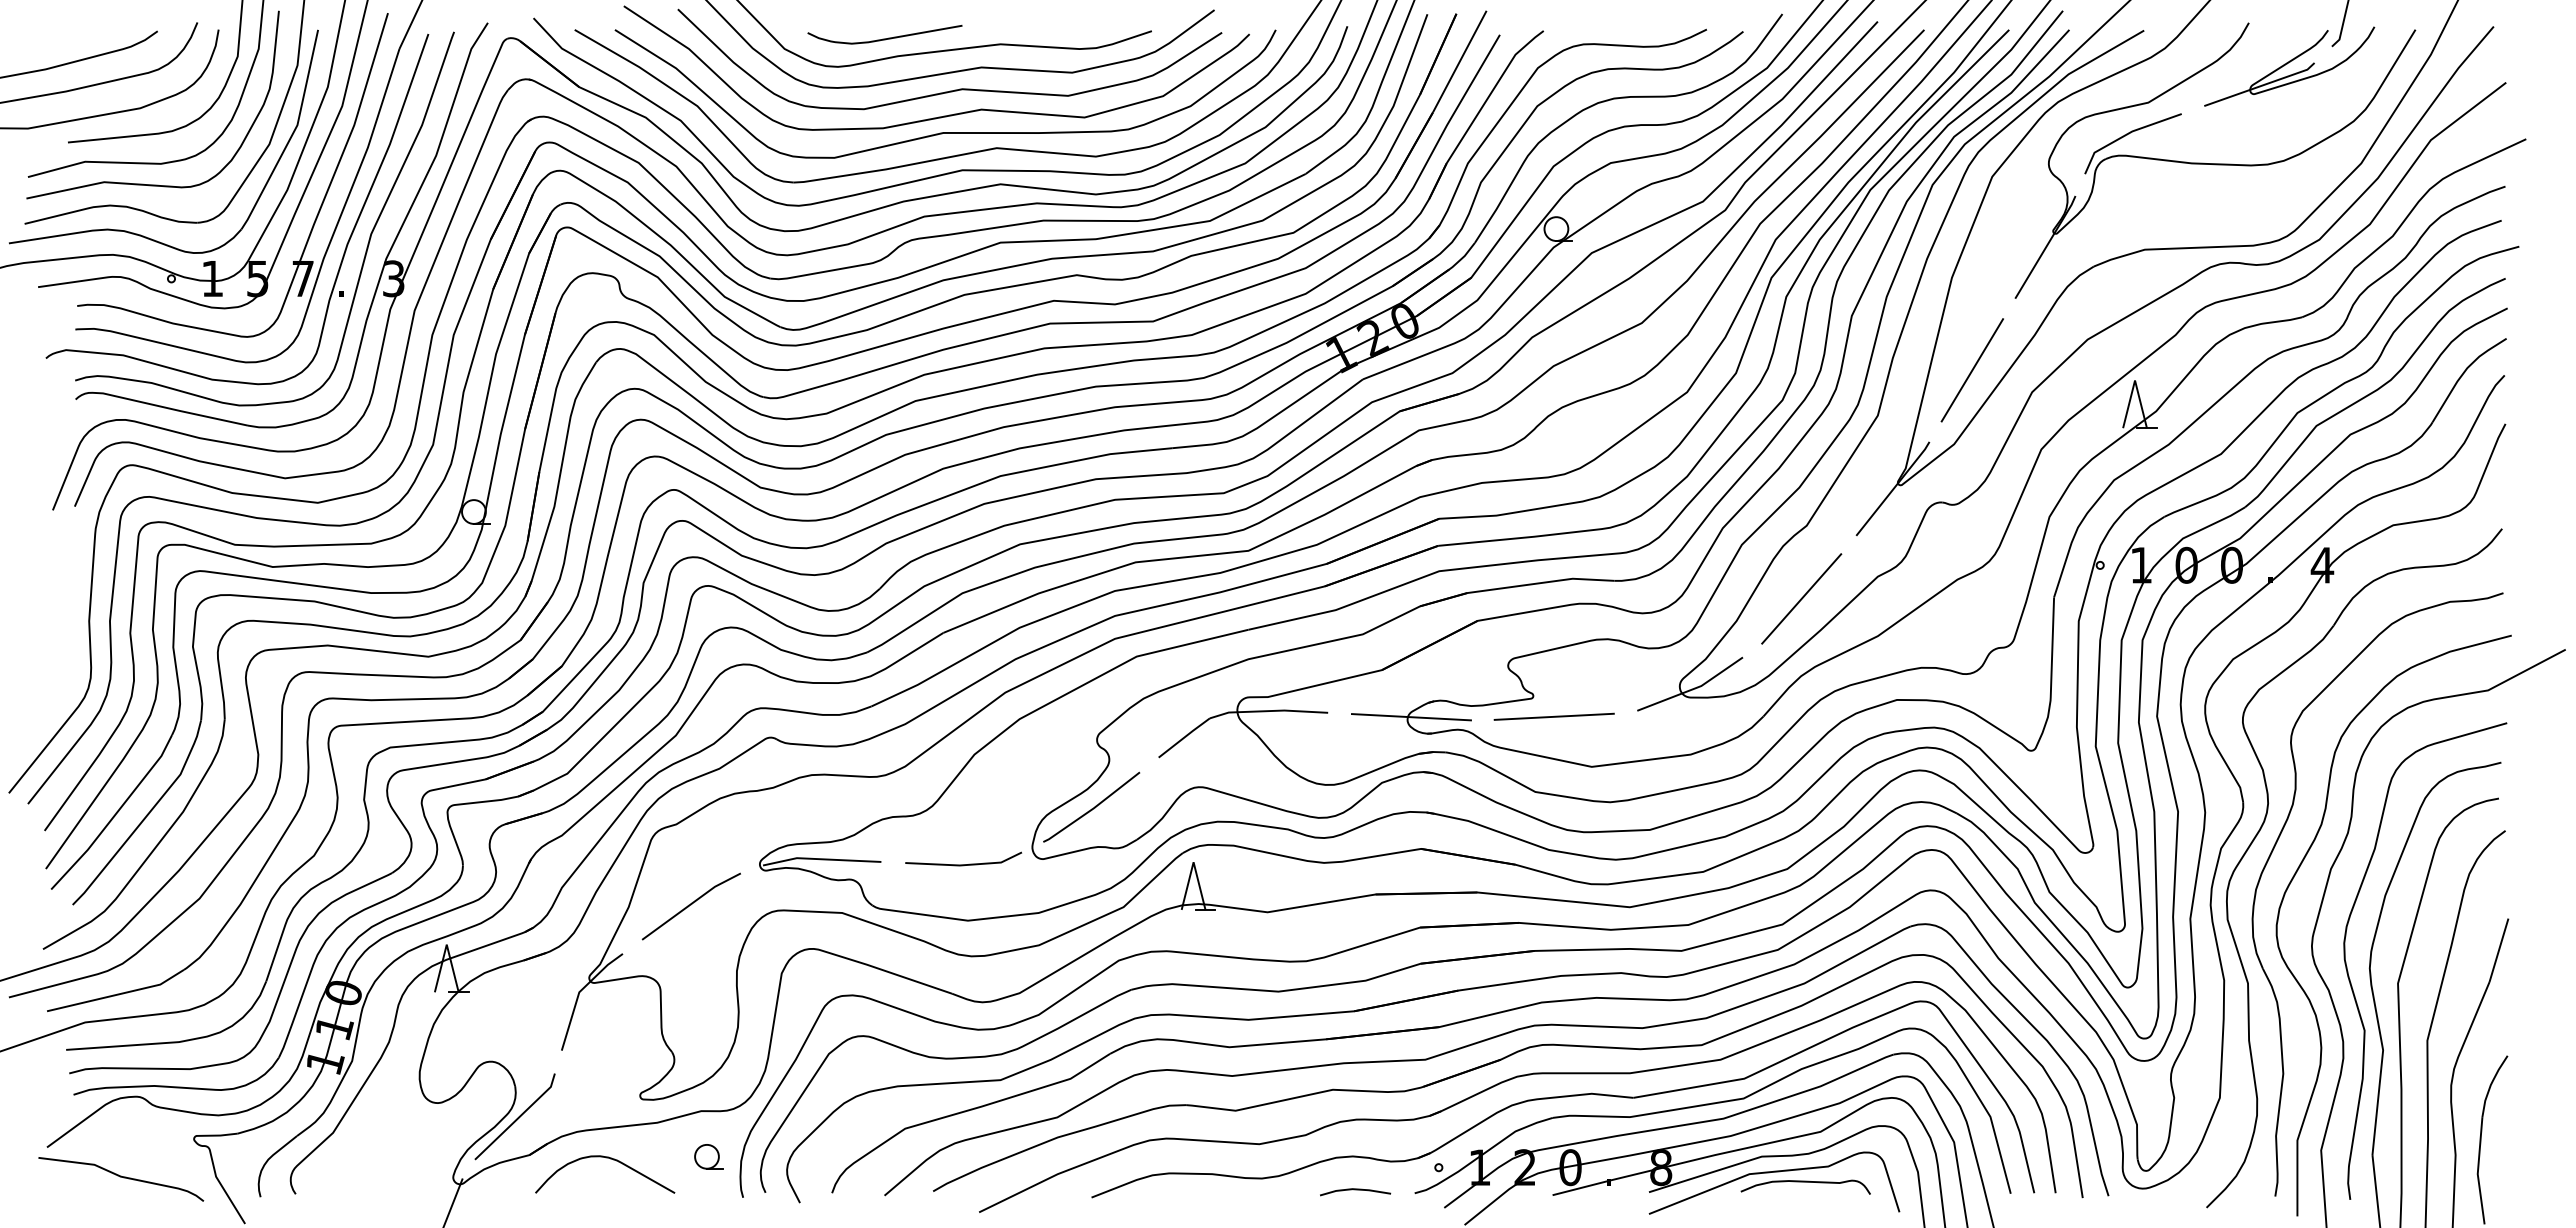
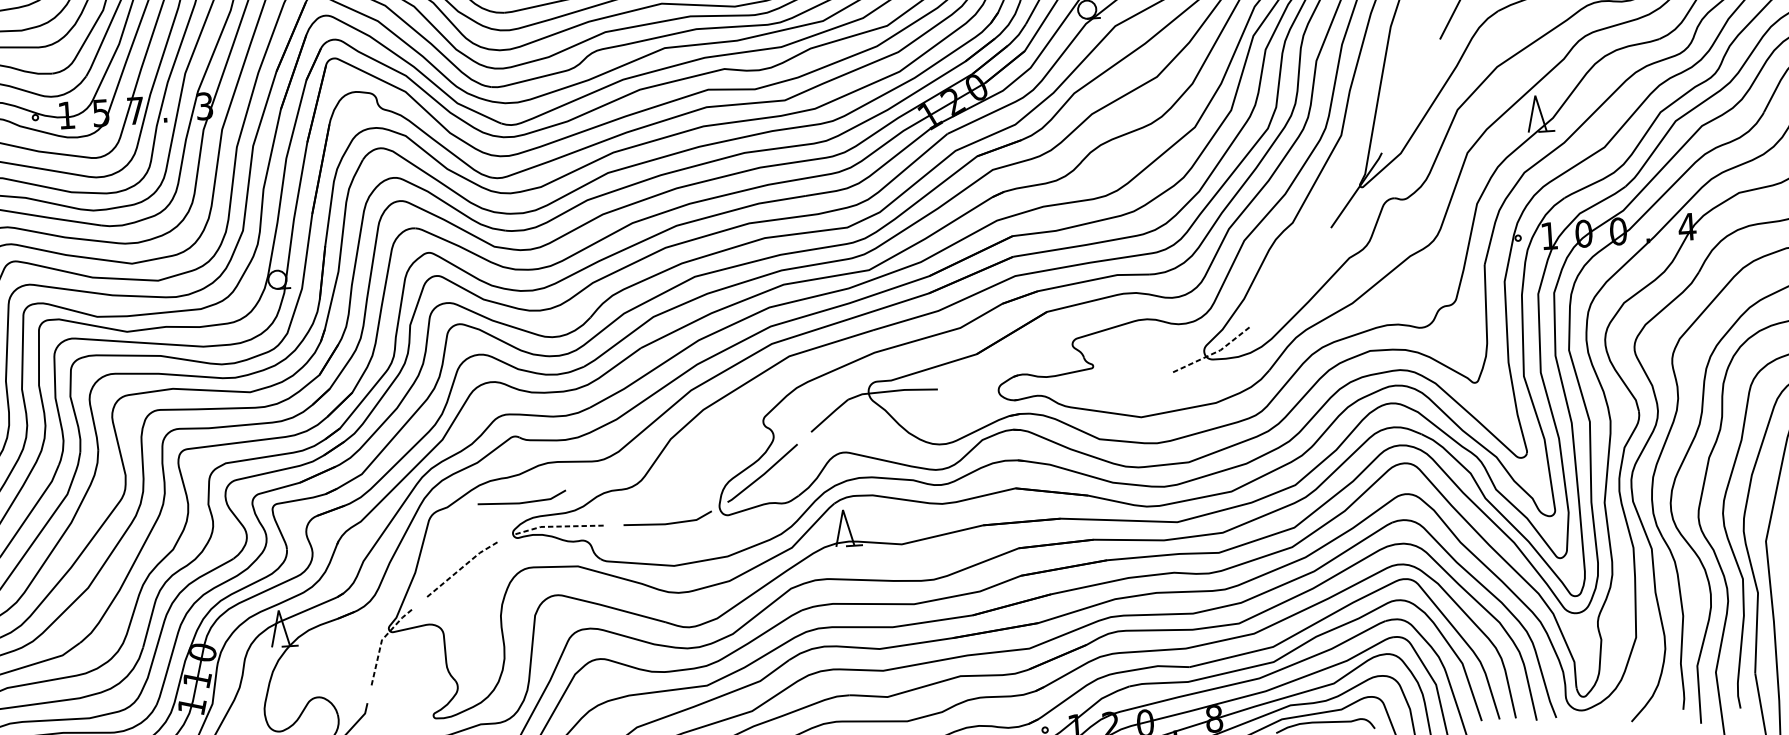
line: (1972, 370) -> (1411, 96), removed
line: (1801, 598) -> (1292, 278), removed
line: (1693, 688) -> (1214, 352), solid -> dashed
line: (1553, 716) -> (1109, 380), removed
line: (1410, 717) -> (1000, 388), removed
line: (774, 824) -> (522, 502), added
line: (821, 859) -> (559, 526), solid -> dashed
line: (690, 904) -> (462, 567), solid -> dashed
line: (579, 992) -> (382, 640), solid -> dashed

